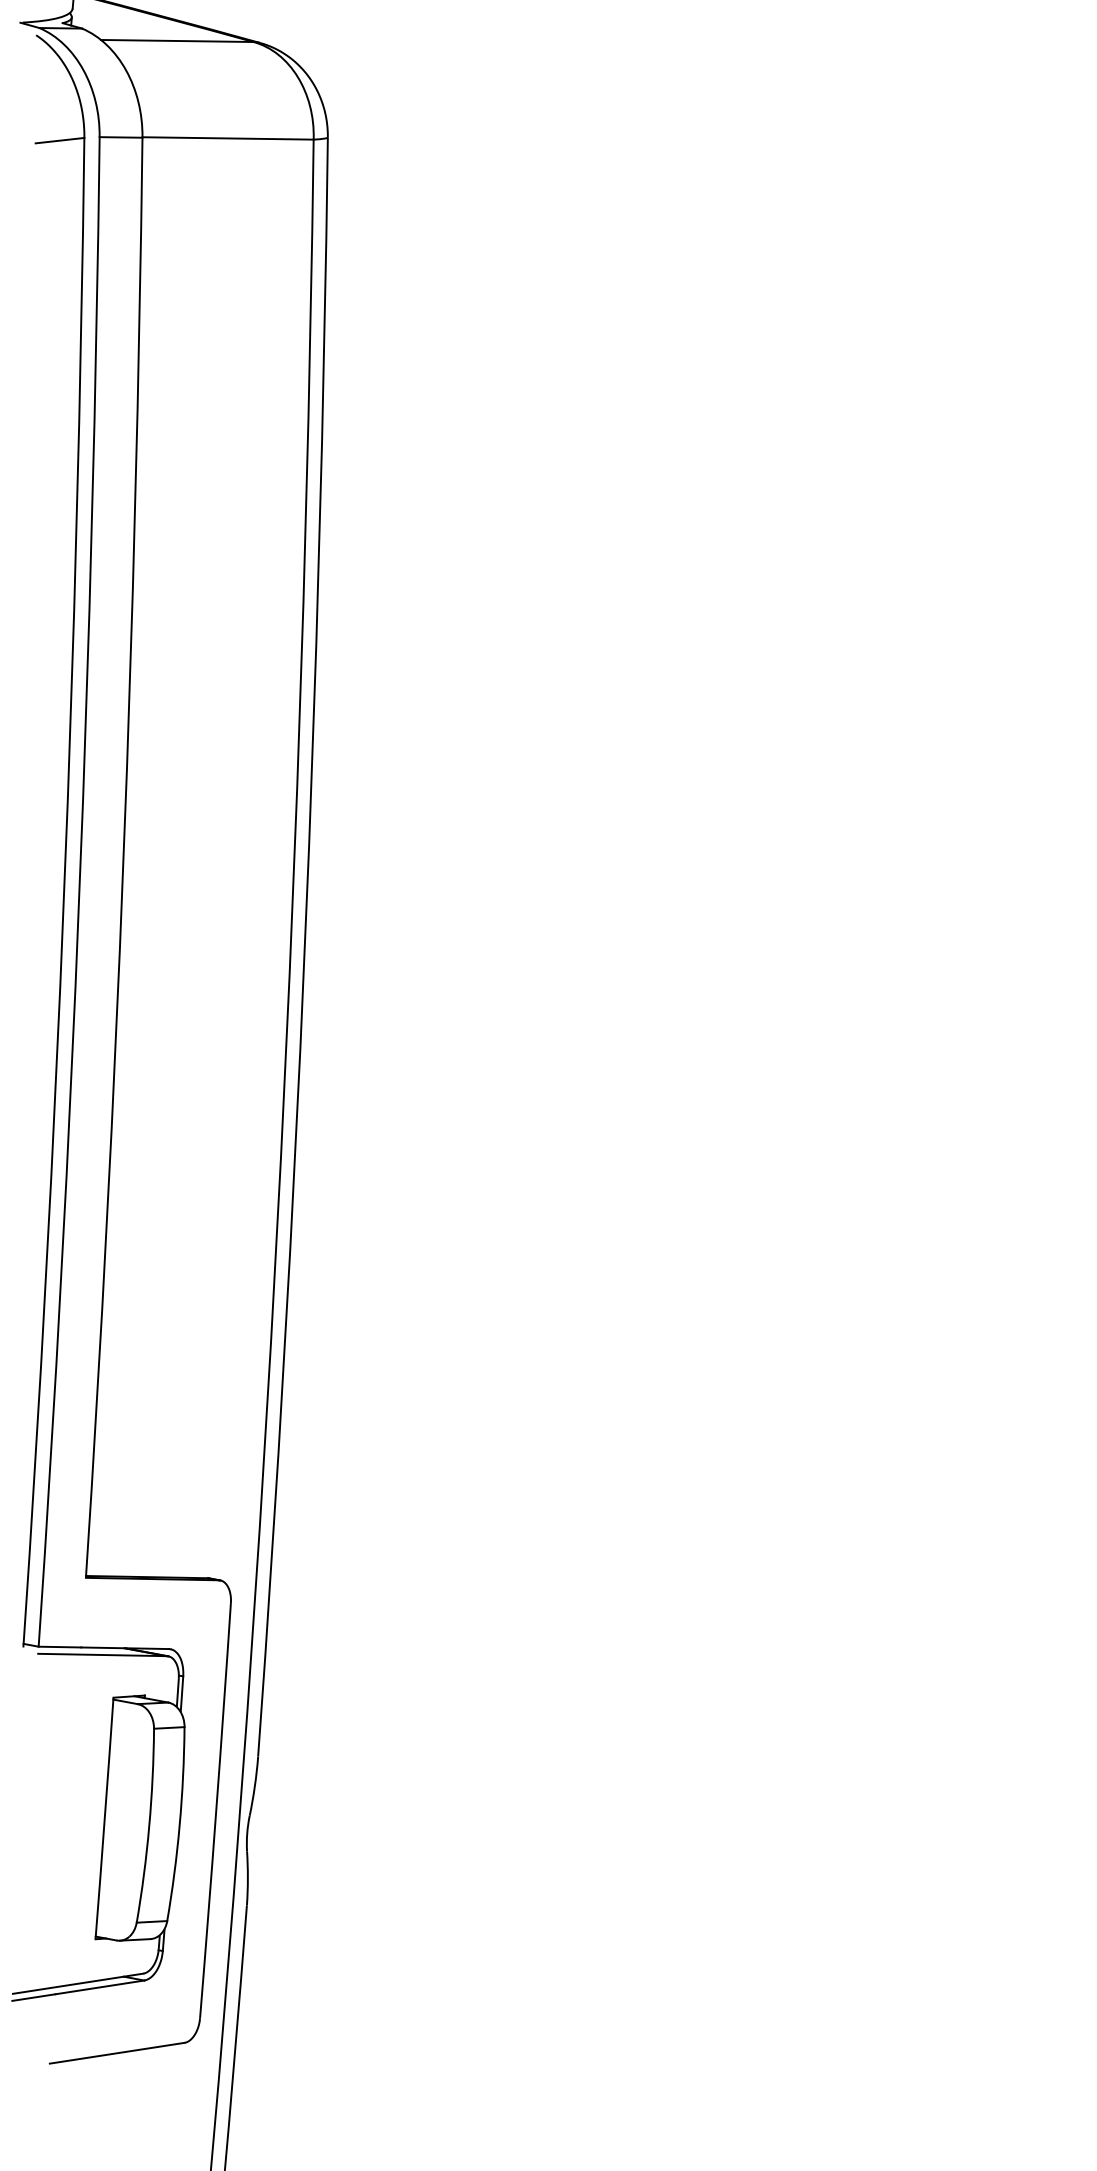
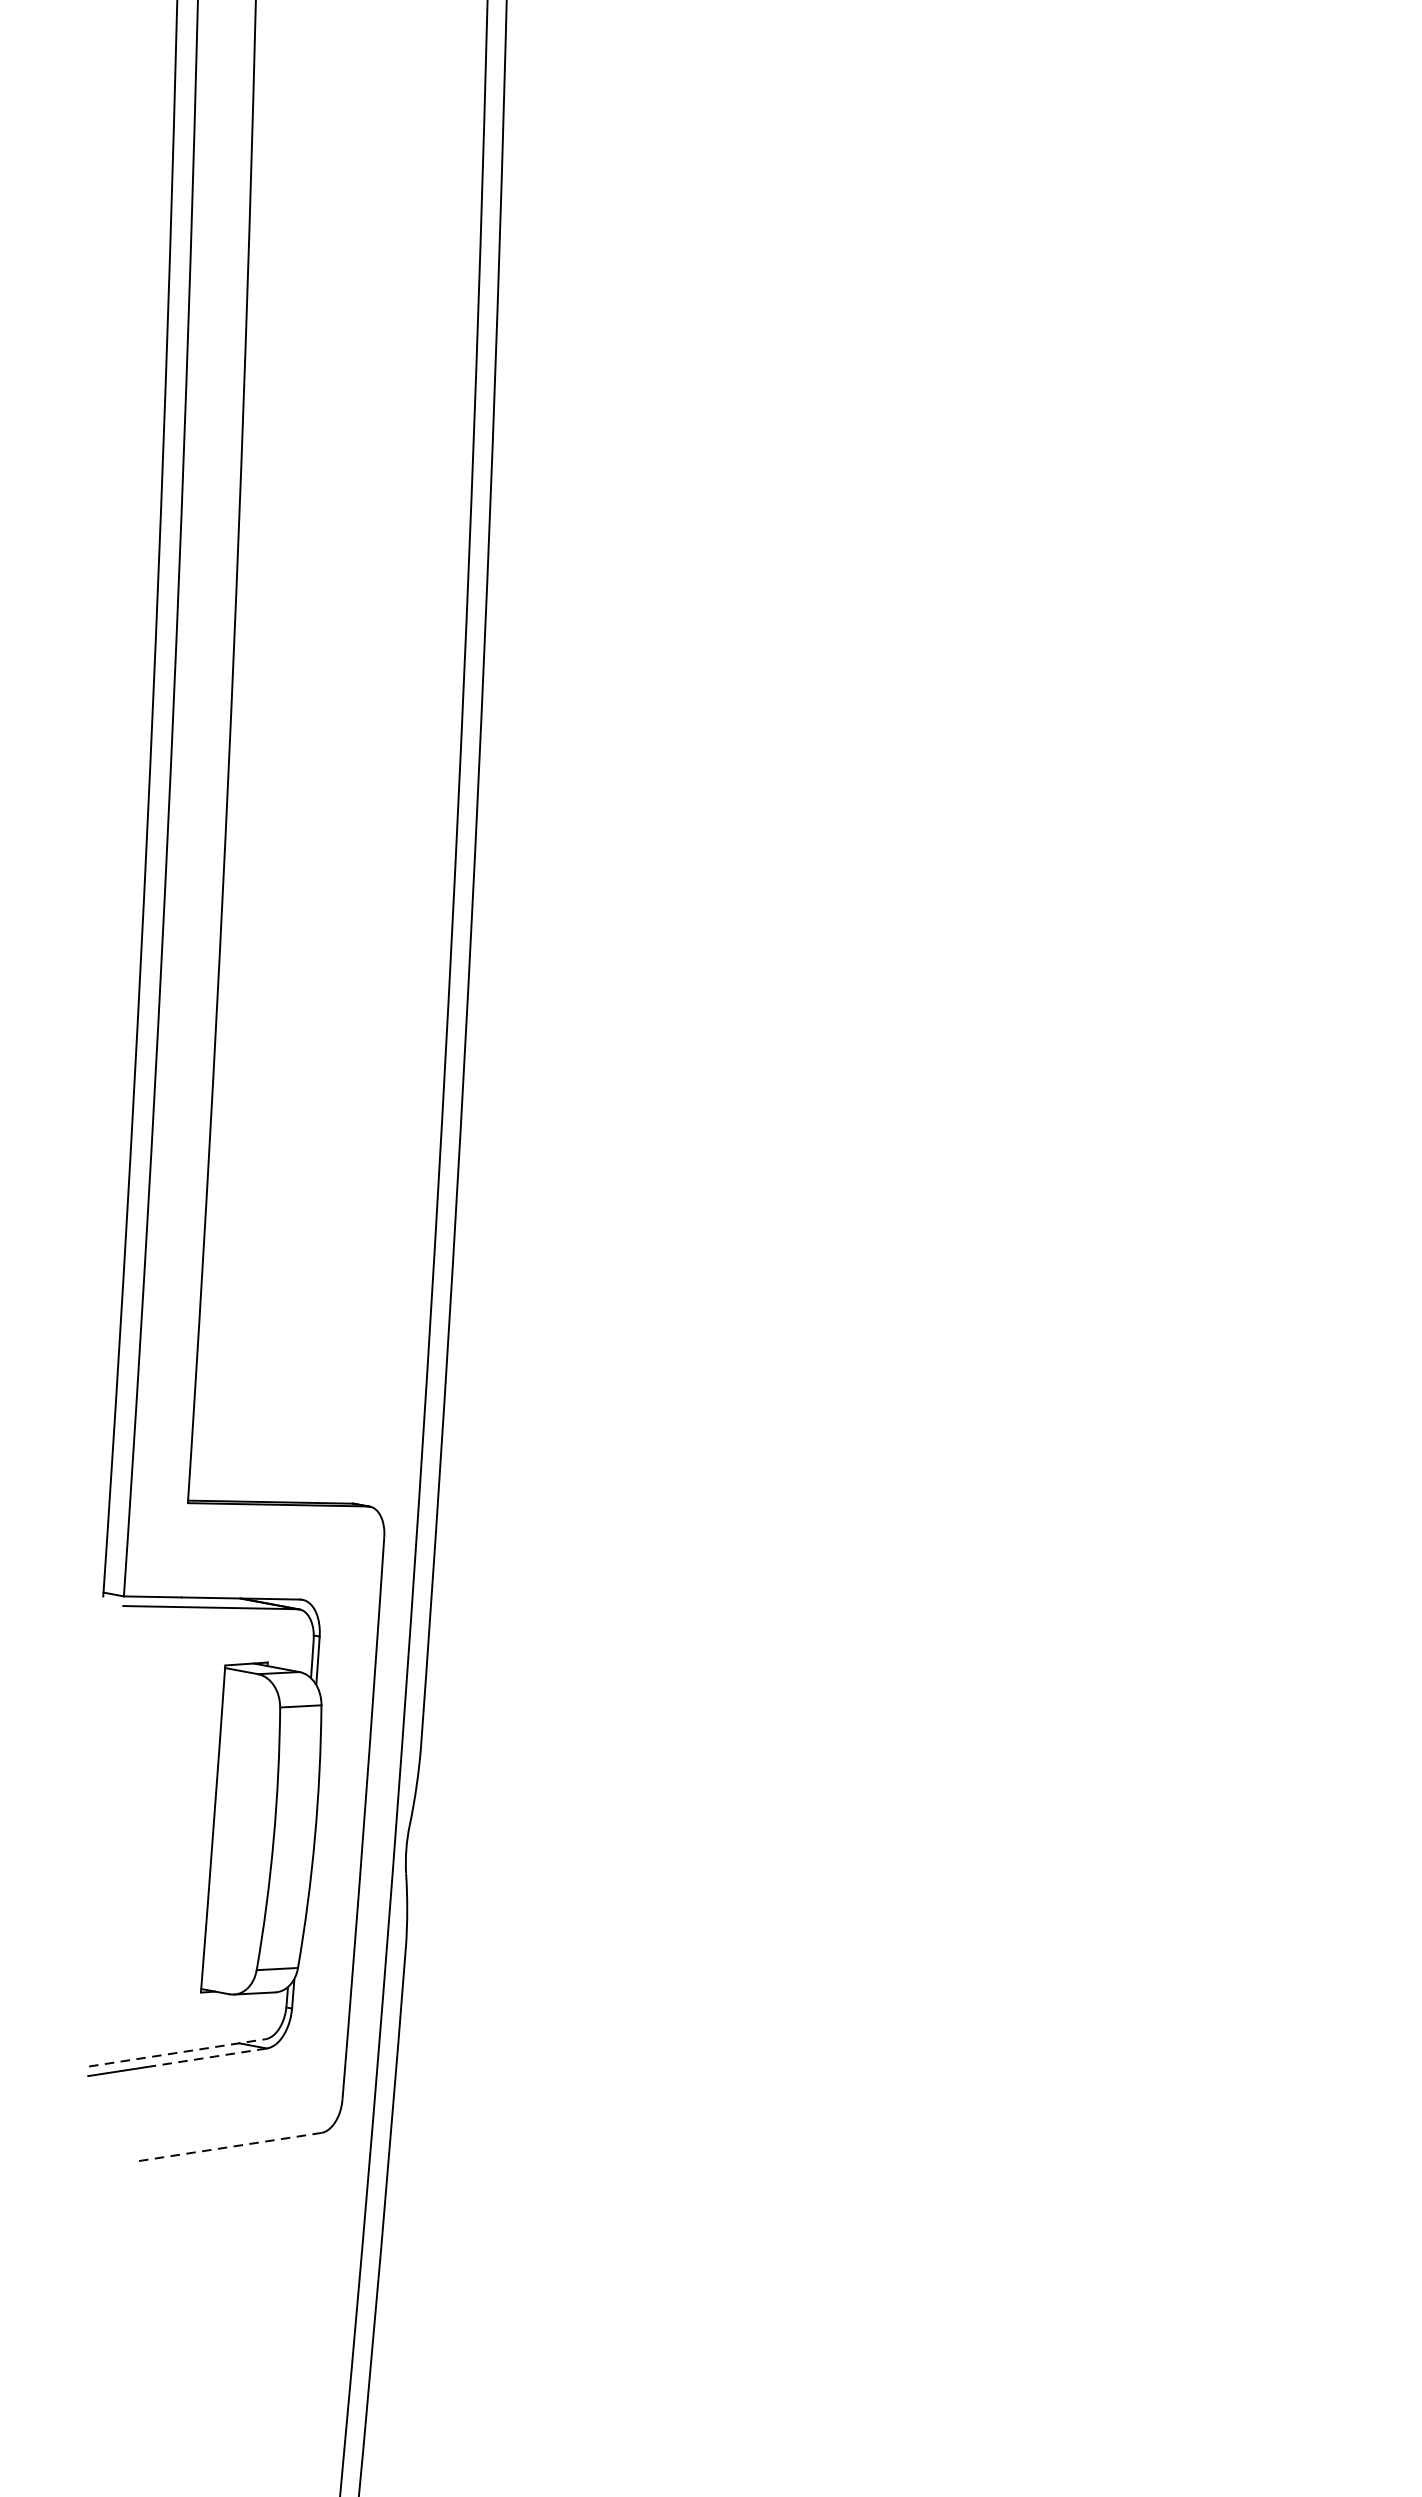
line: (78, 1983) -> (177, 2052), solid -> dashed
line: (99, 1987) -> (206, 2057), solid -> dashed
line: (117, 2053) -> (230, 2147), solid -> dashed

